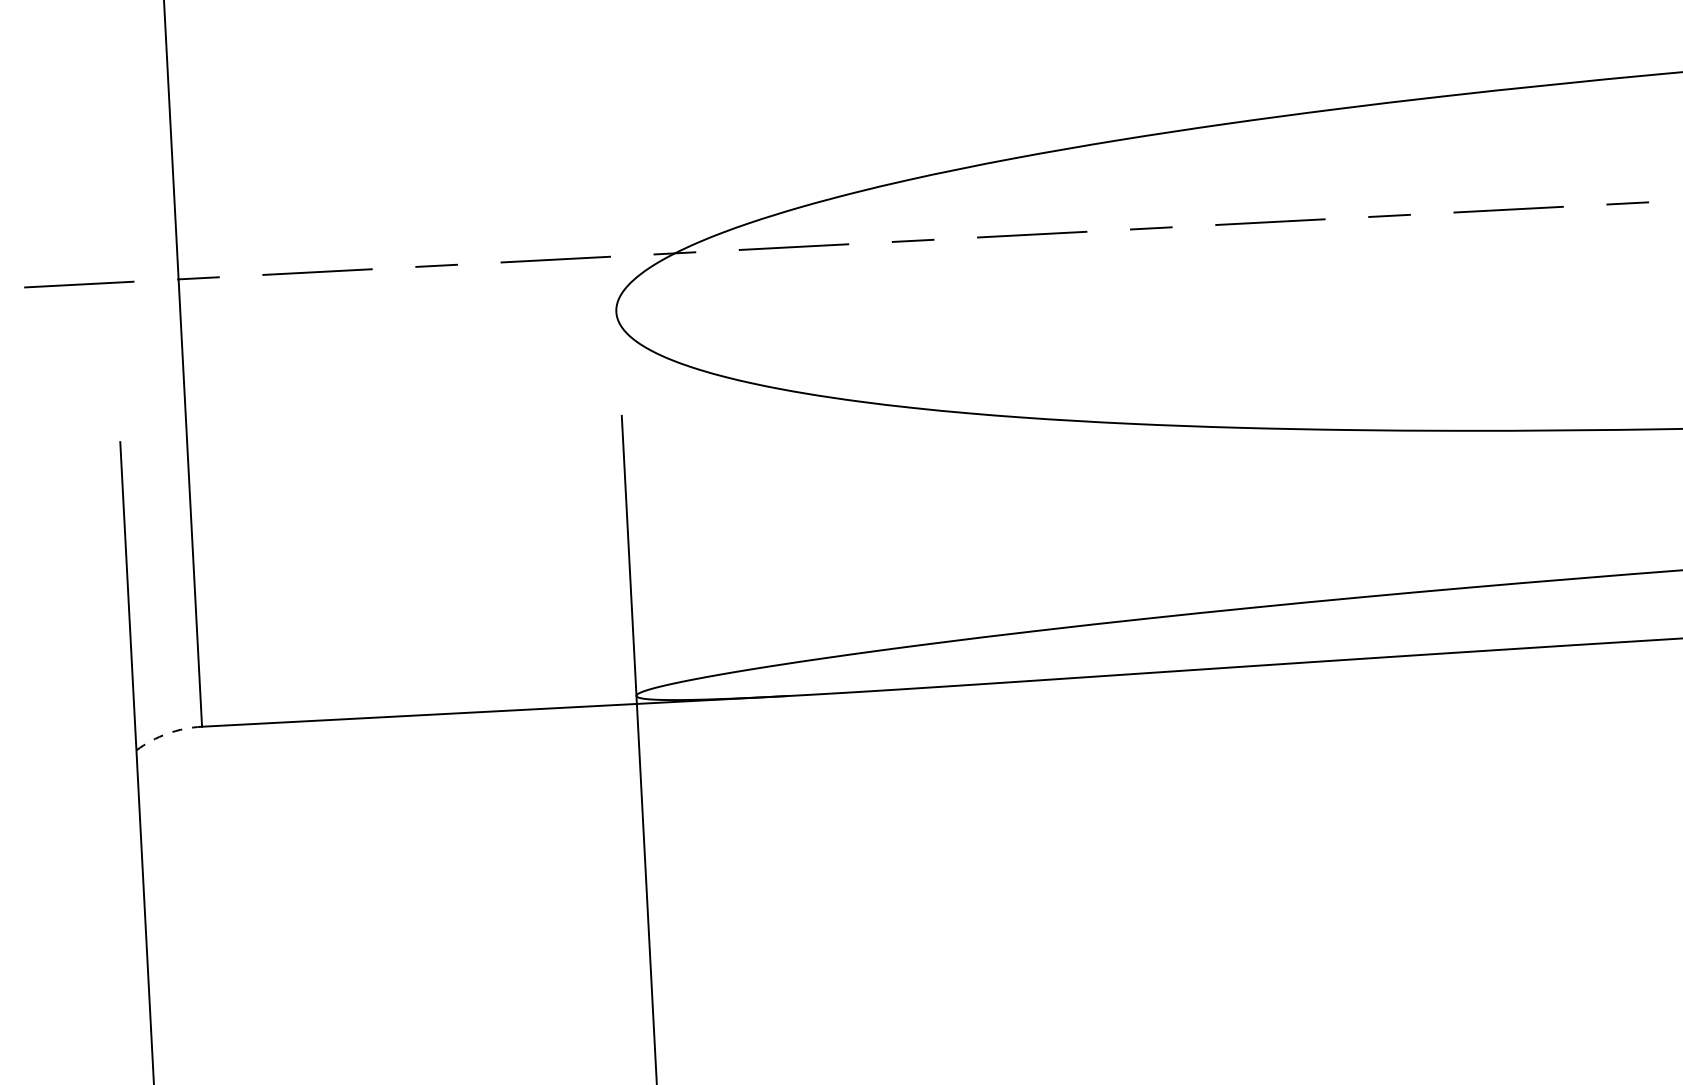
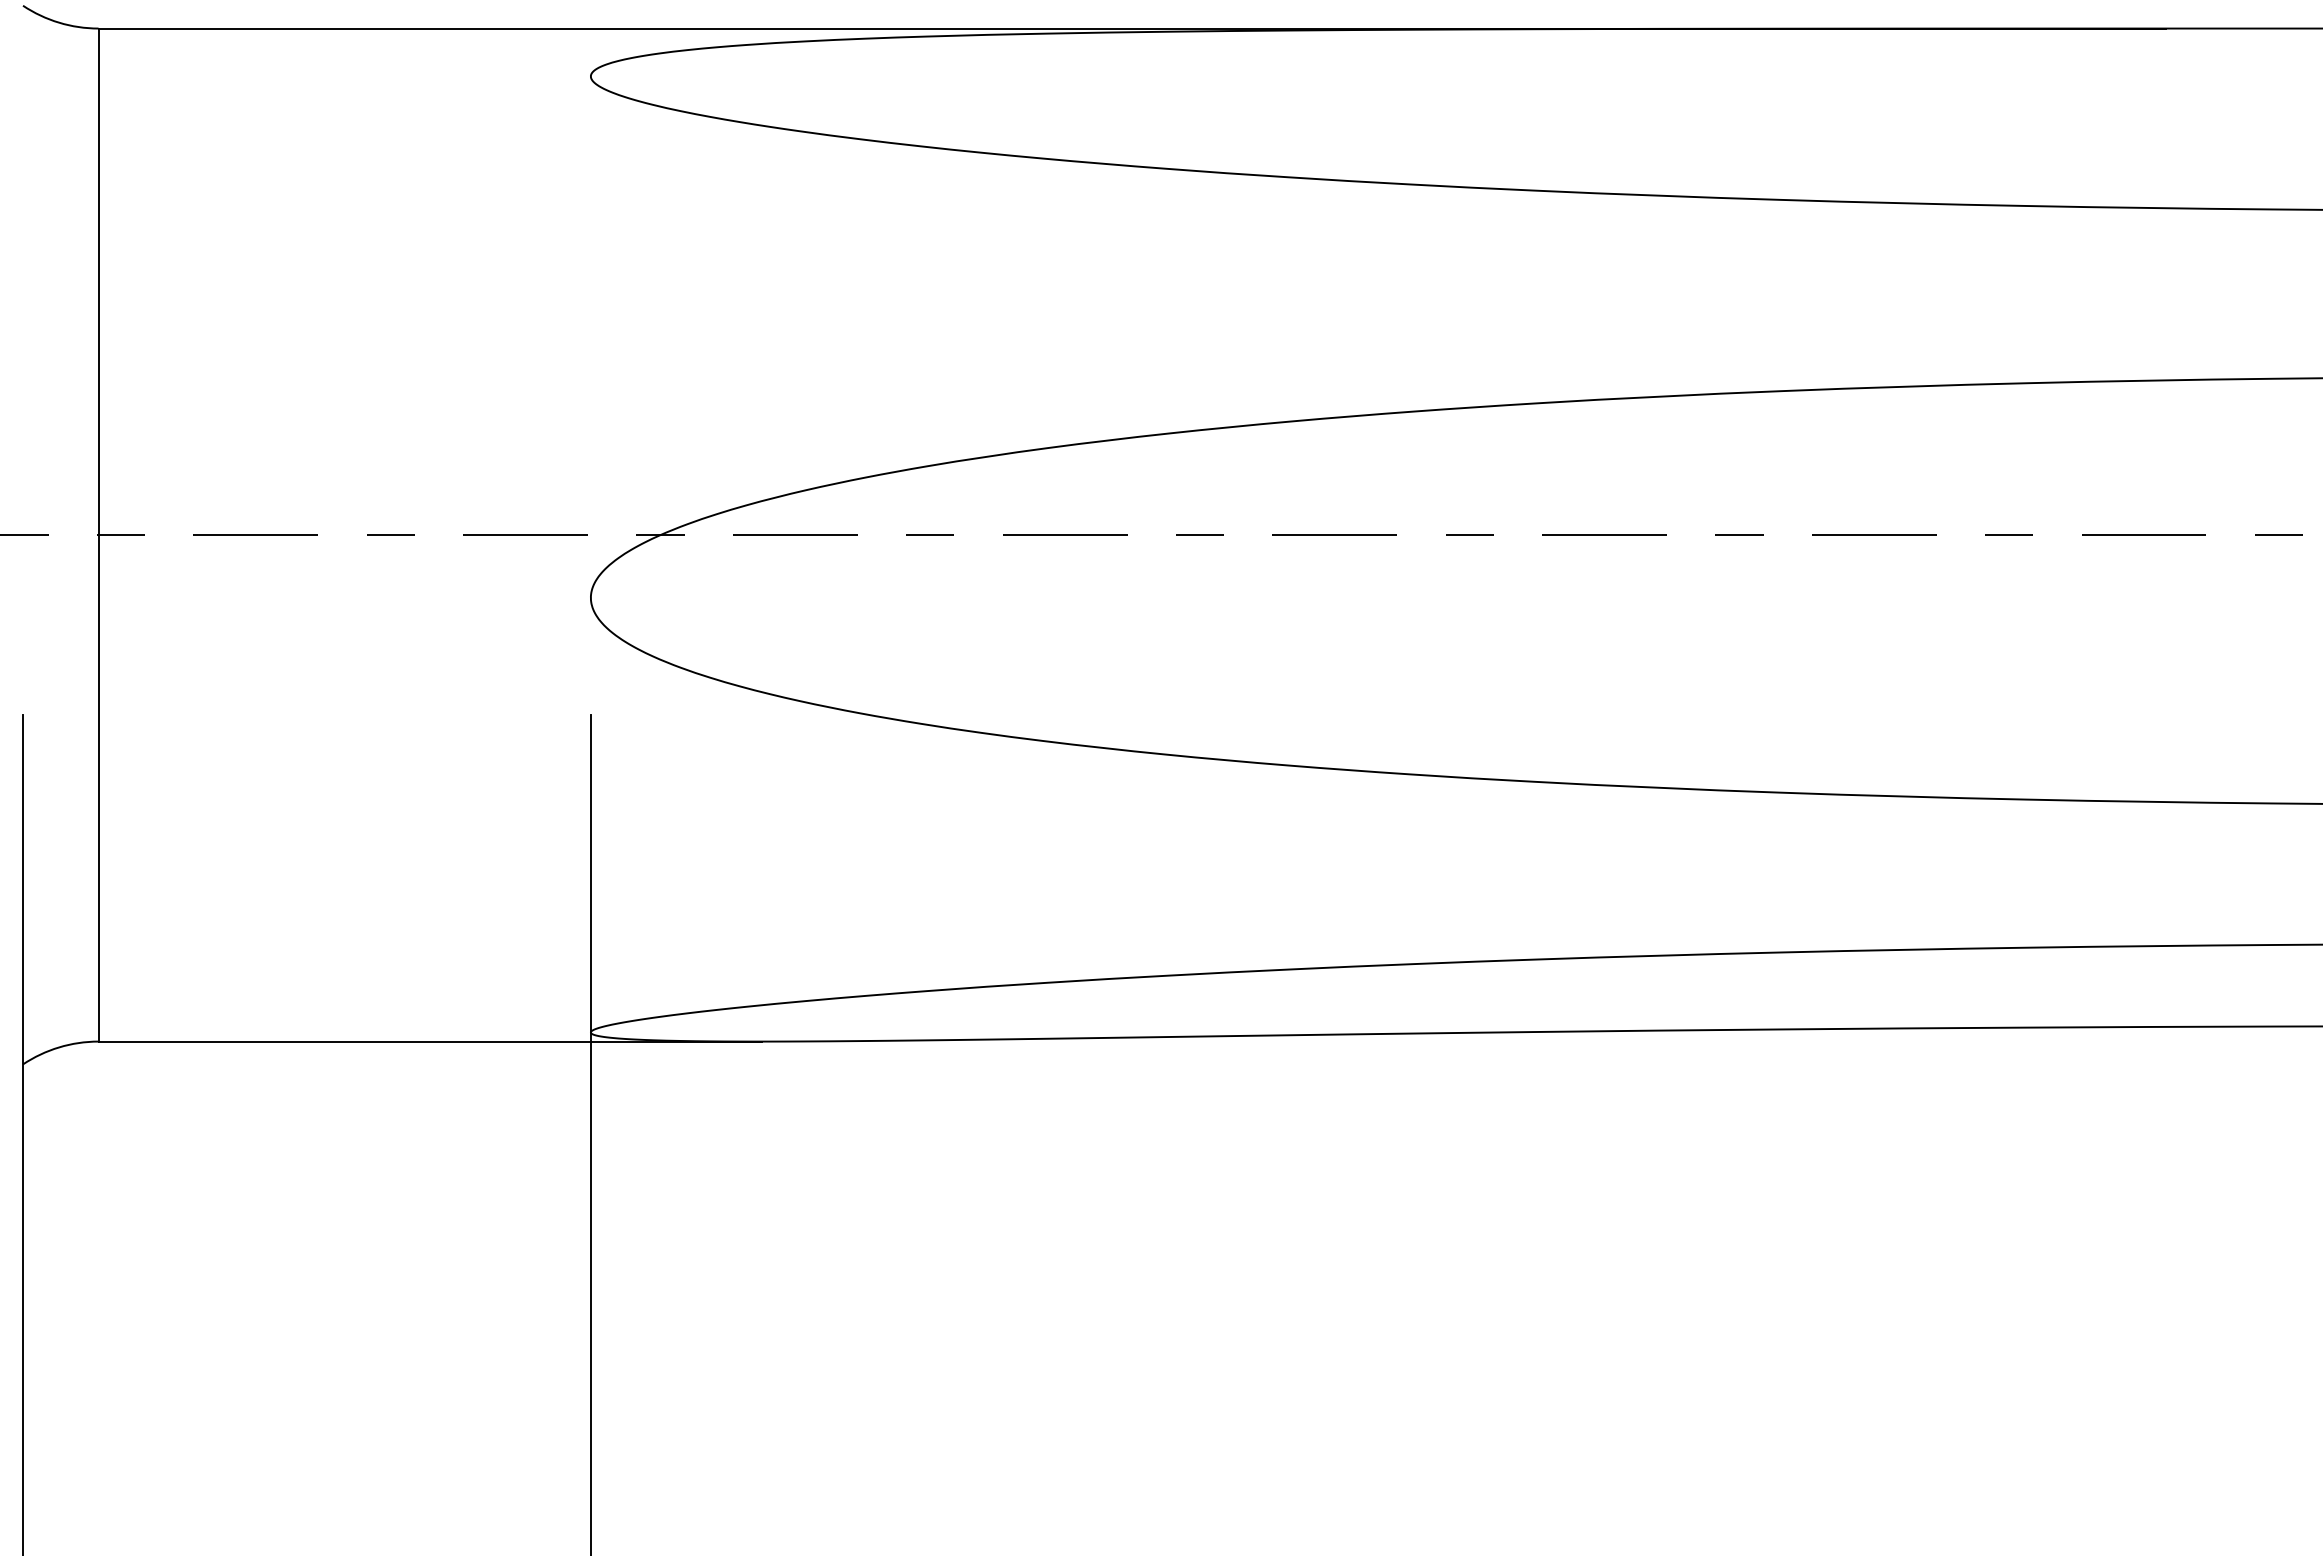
arc: (167, 733) -> (59, 1047), dashed -> solid

